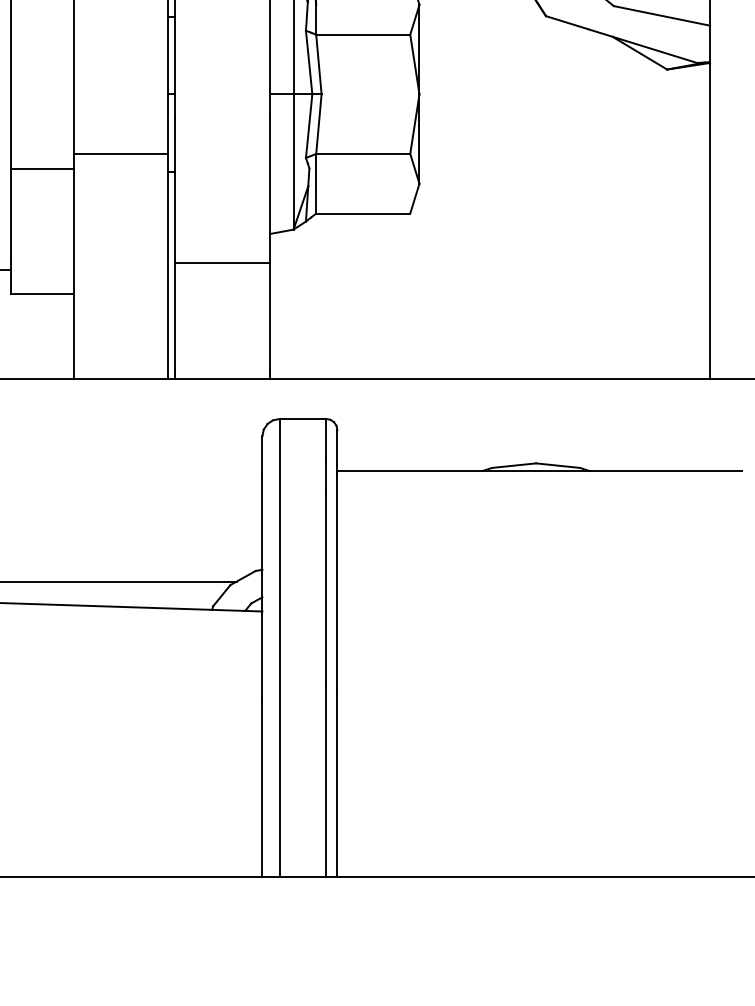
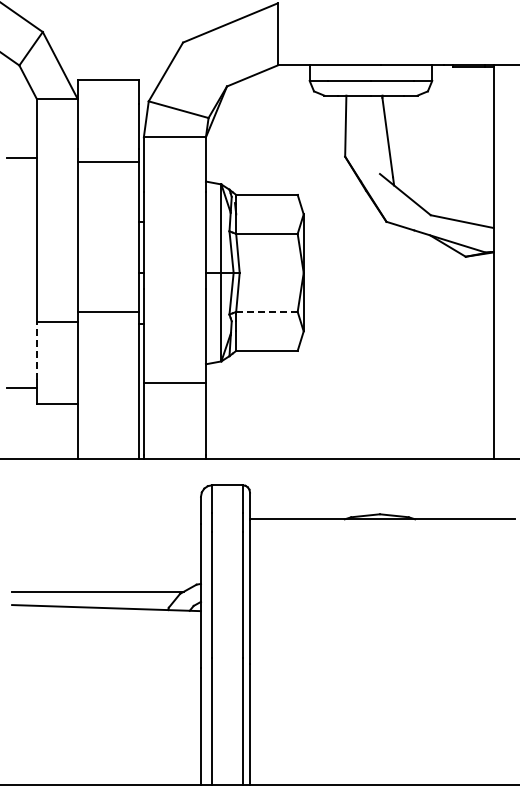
line: (362, 153) -> (266, 311), solid -> dashed
line: (10, 212) -> (36, 350), solid -> dashed

